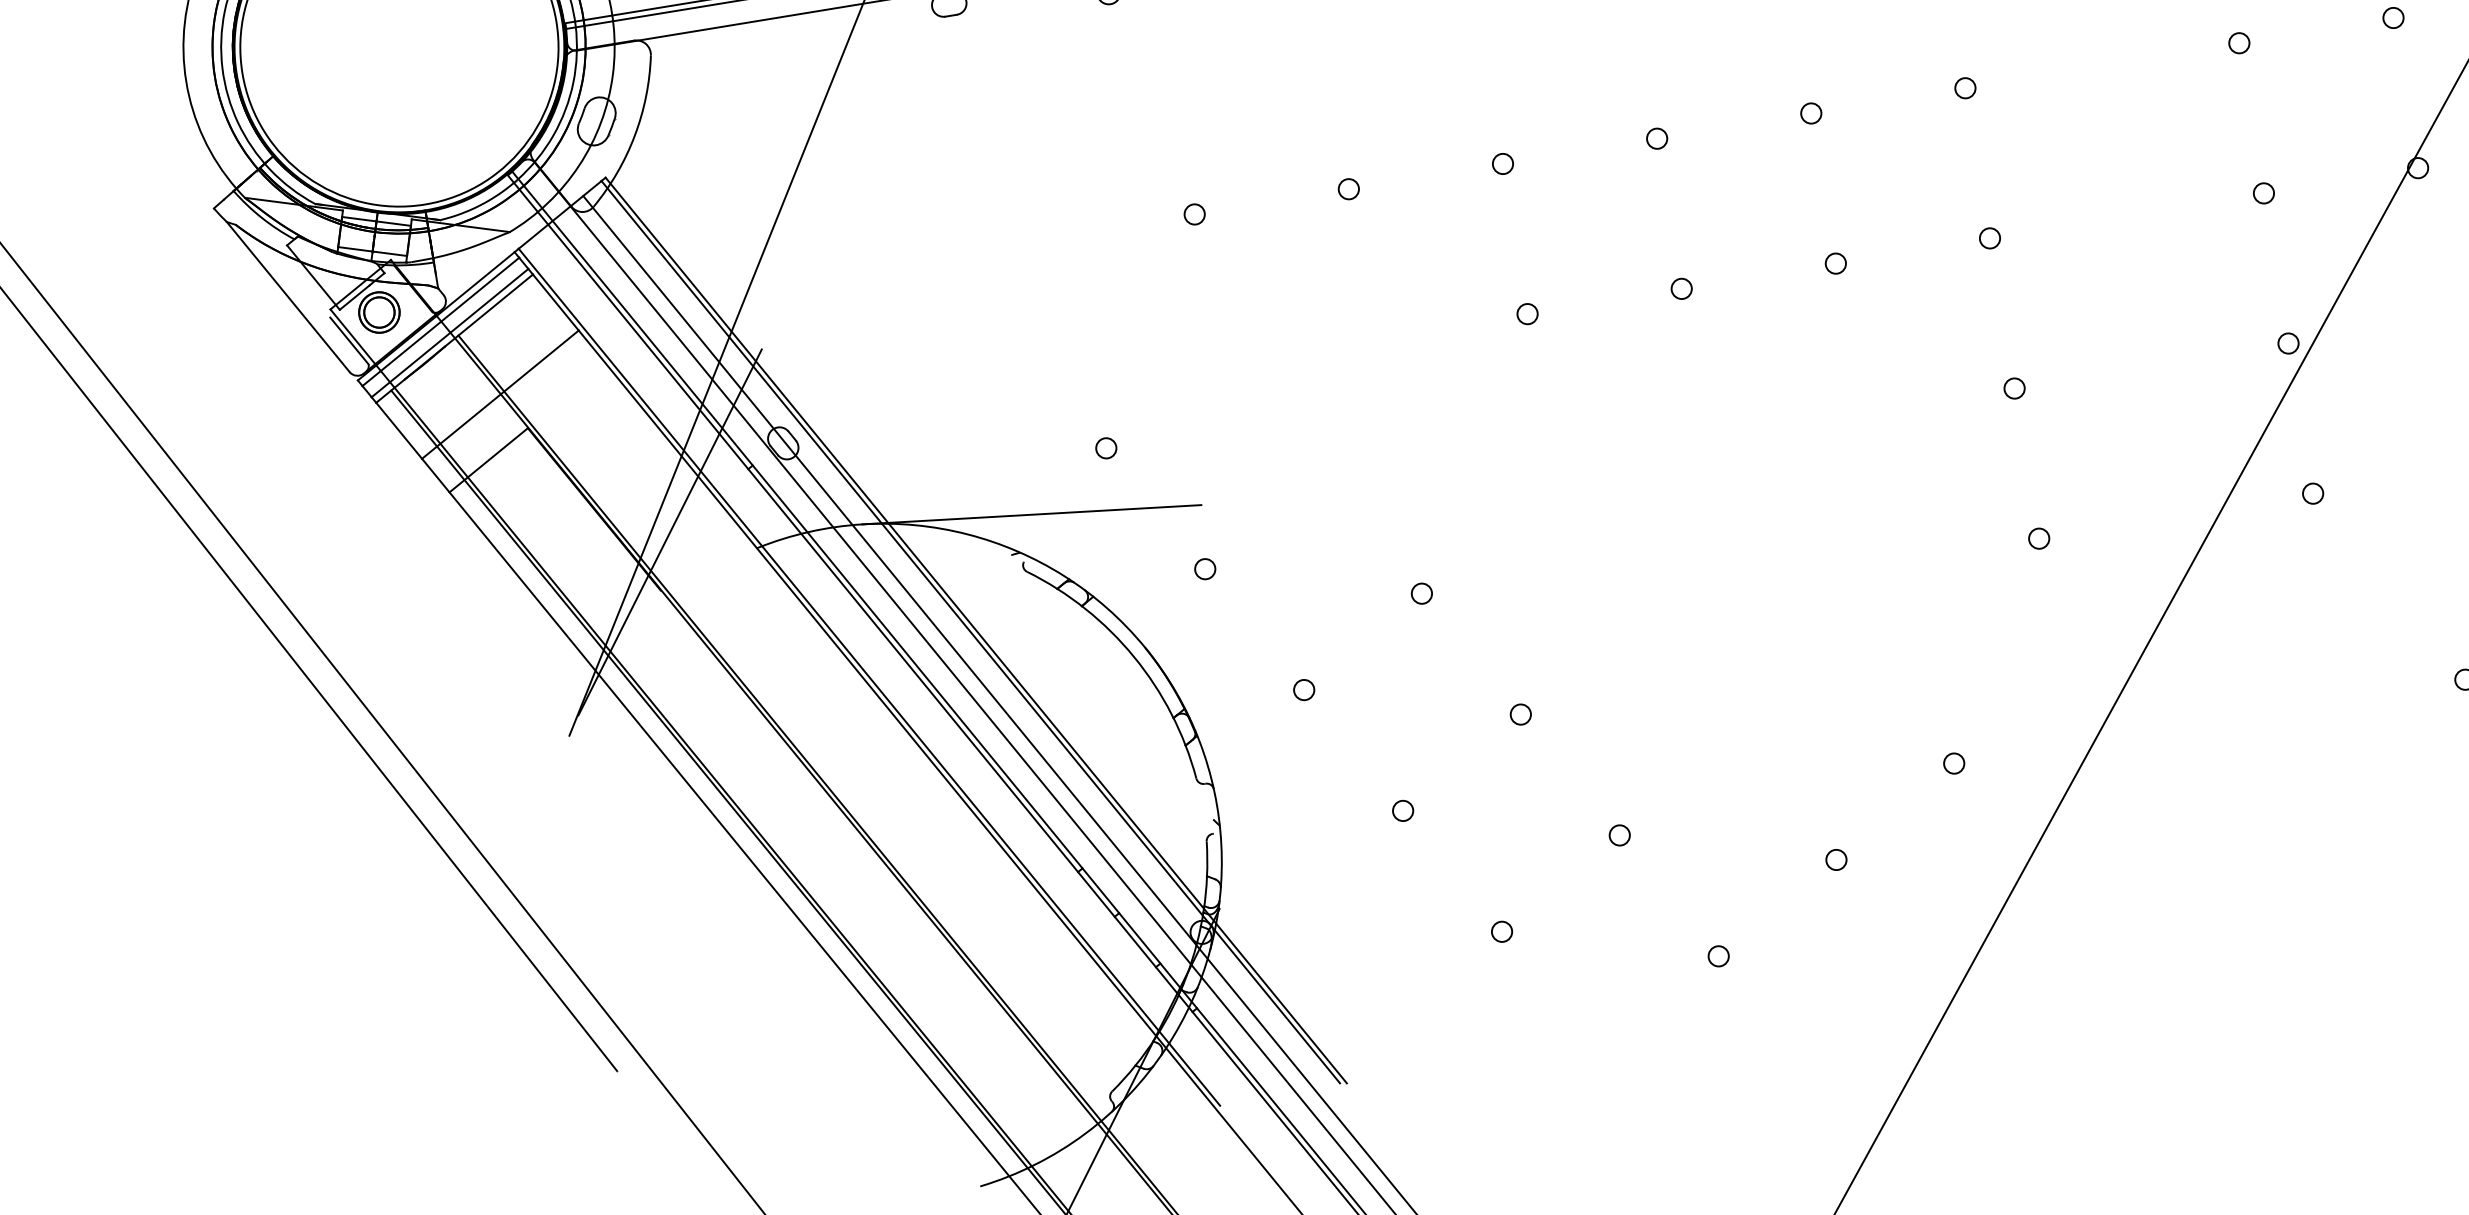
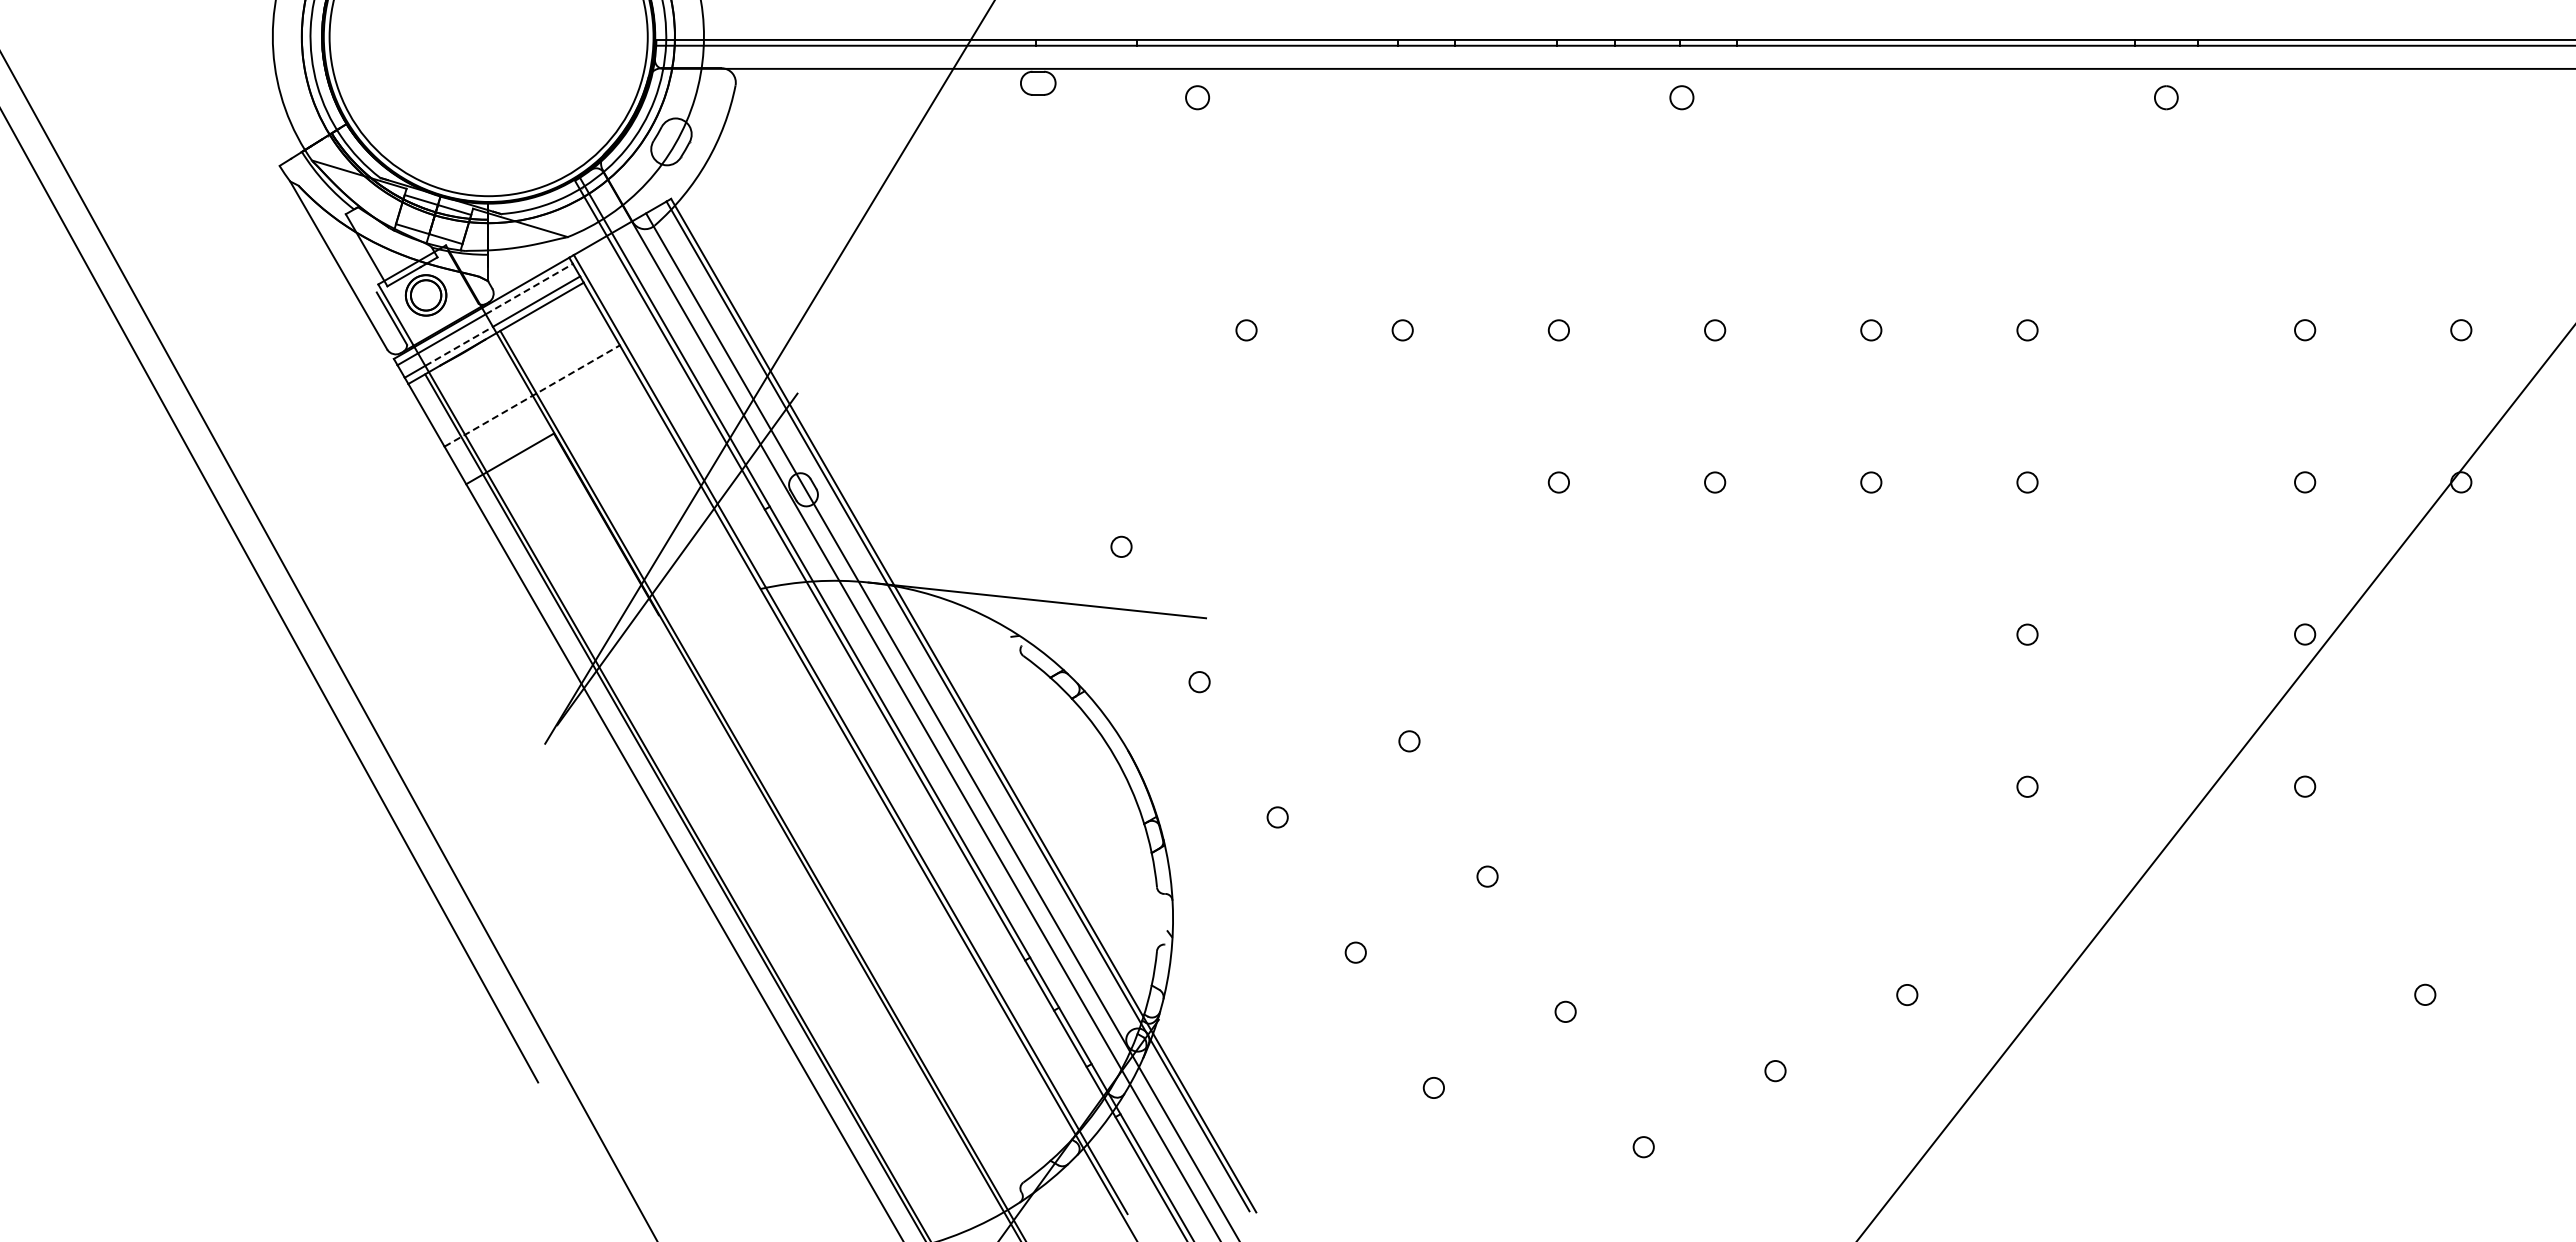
line: (480, 289) -> (529, 288), solid -> dashed
line: (420, 357) -> (459, 346), solid -> dashed
line: (500, 394) -> (532, 395), solid -> dashed

